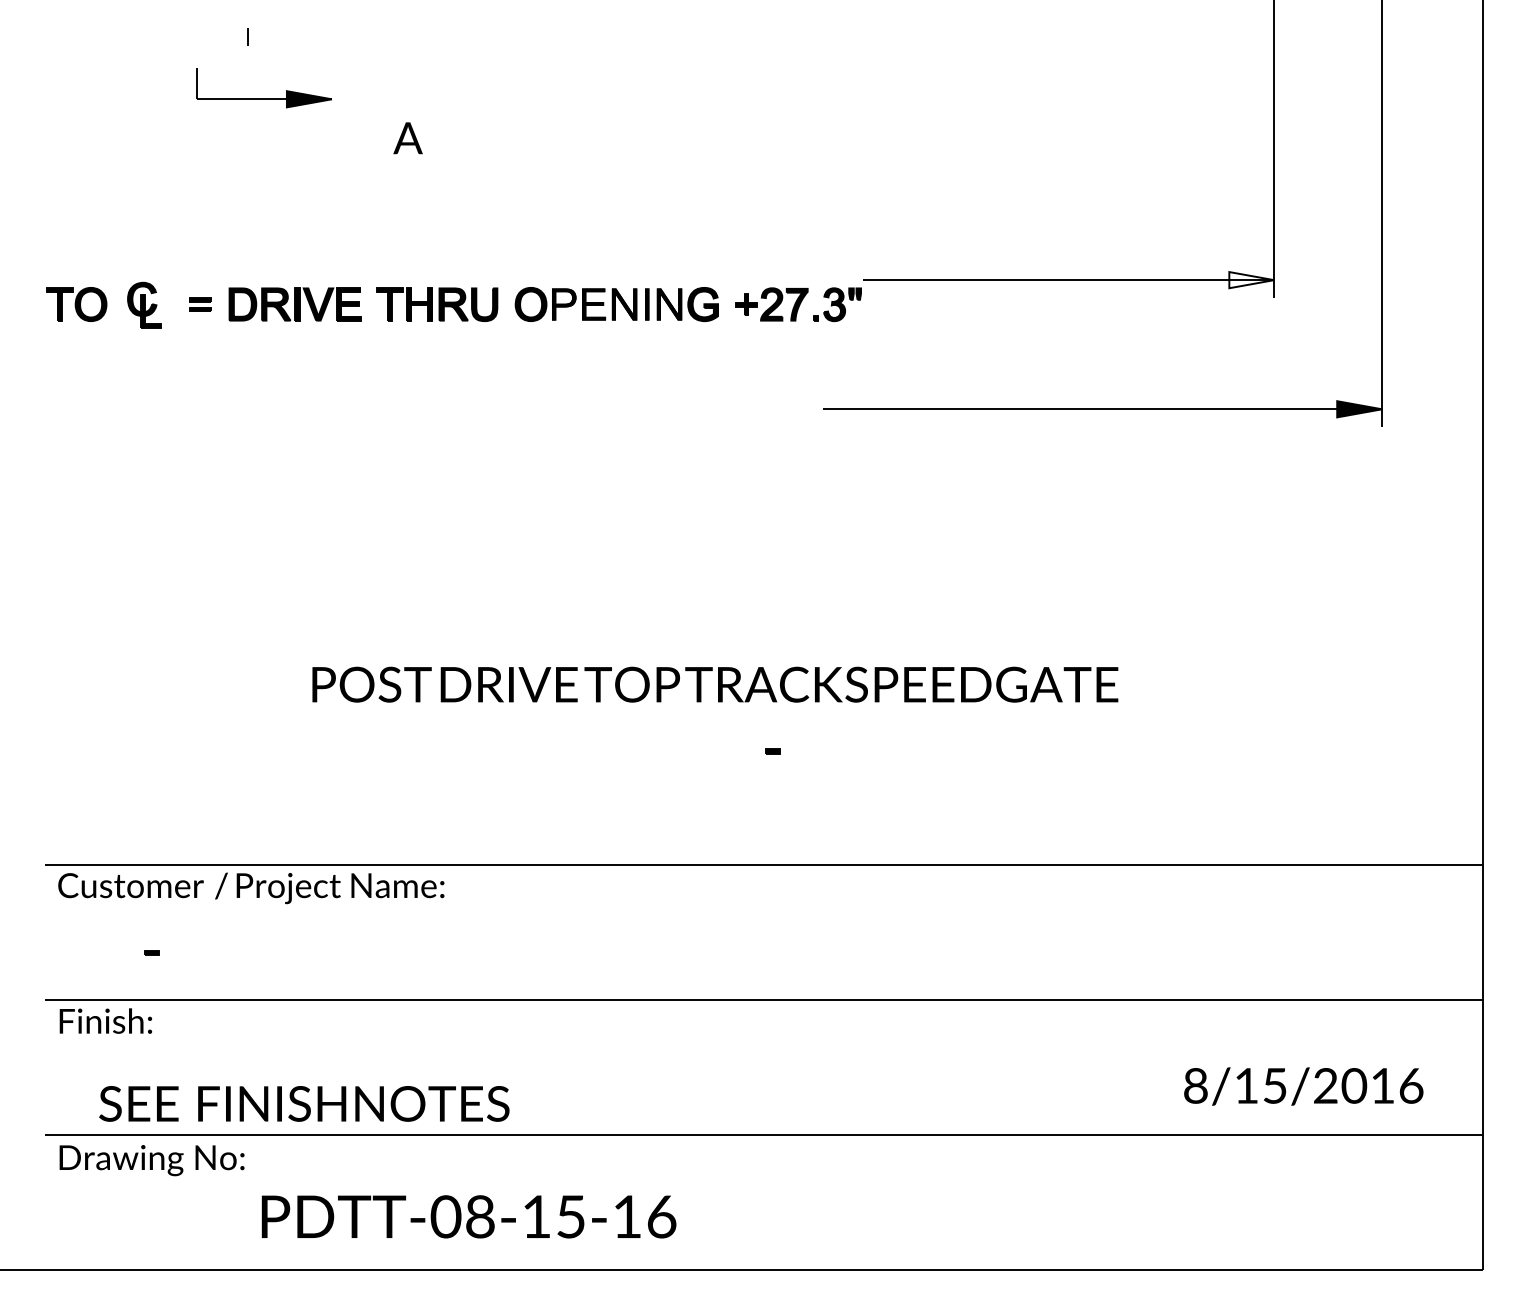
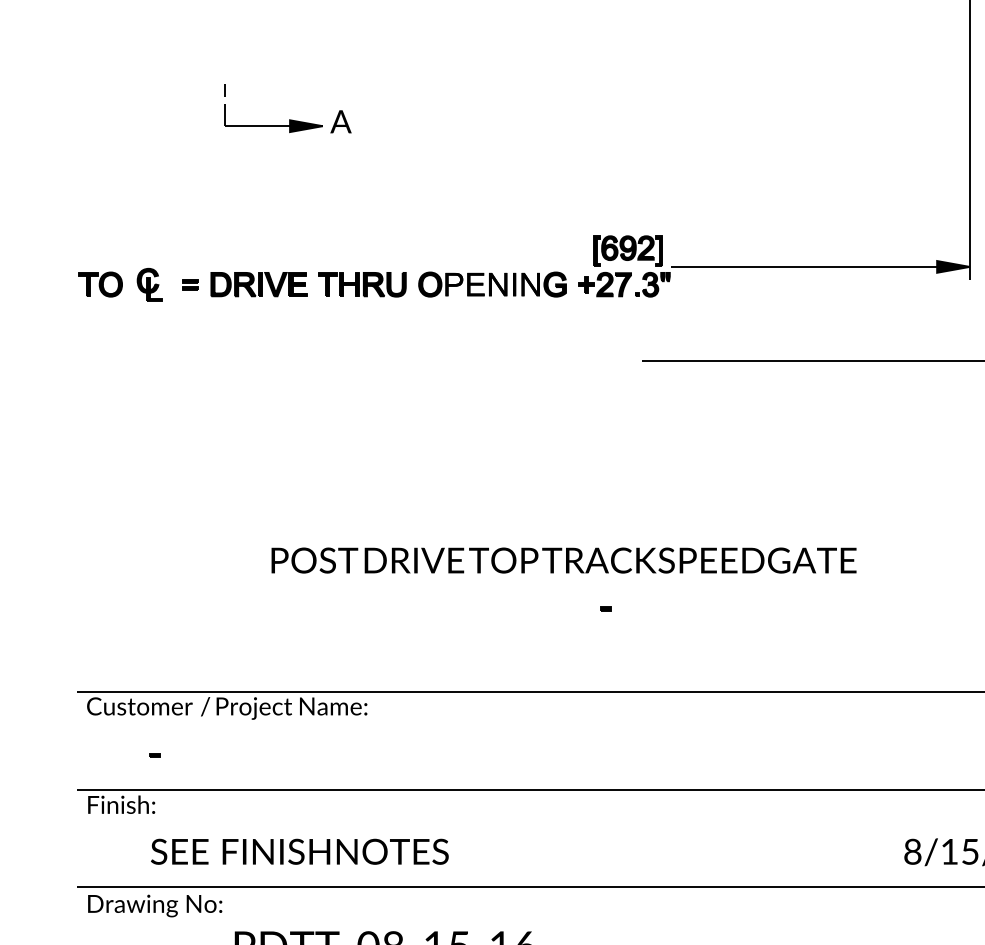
part: (263, 98) -> (273, 125), moved
text: (407, 138) -> (340, 121), moved
part: (803, 258) -> (628, 251), added
fill: (1251, 280) -> (953, 267), added
text: (304, 1103) -> (299, 851), moved

